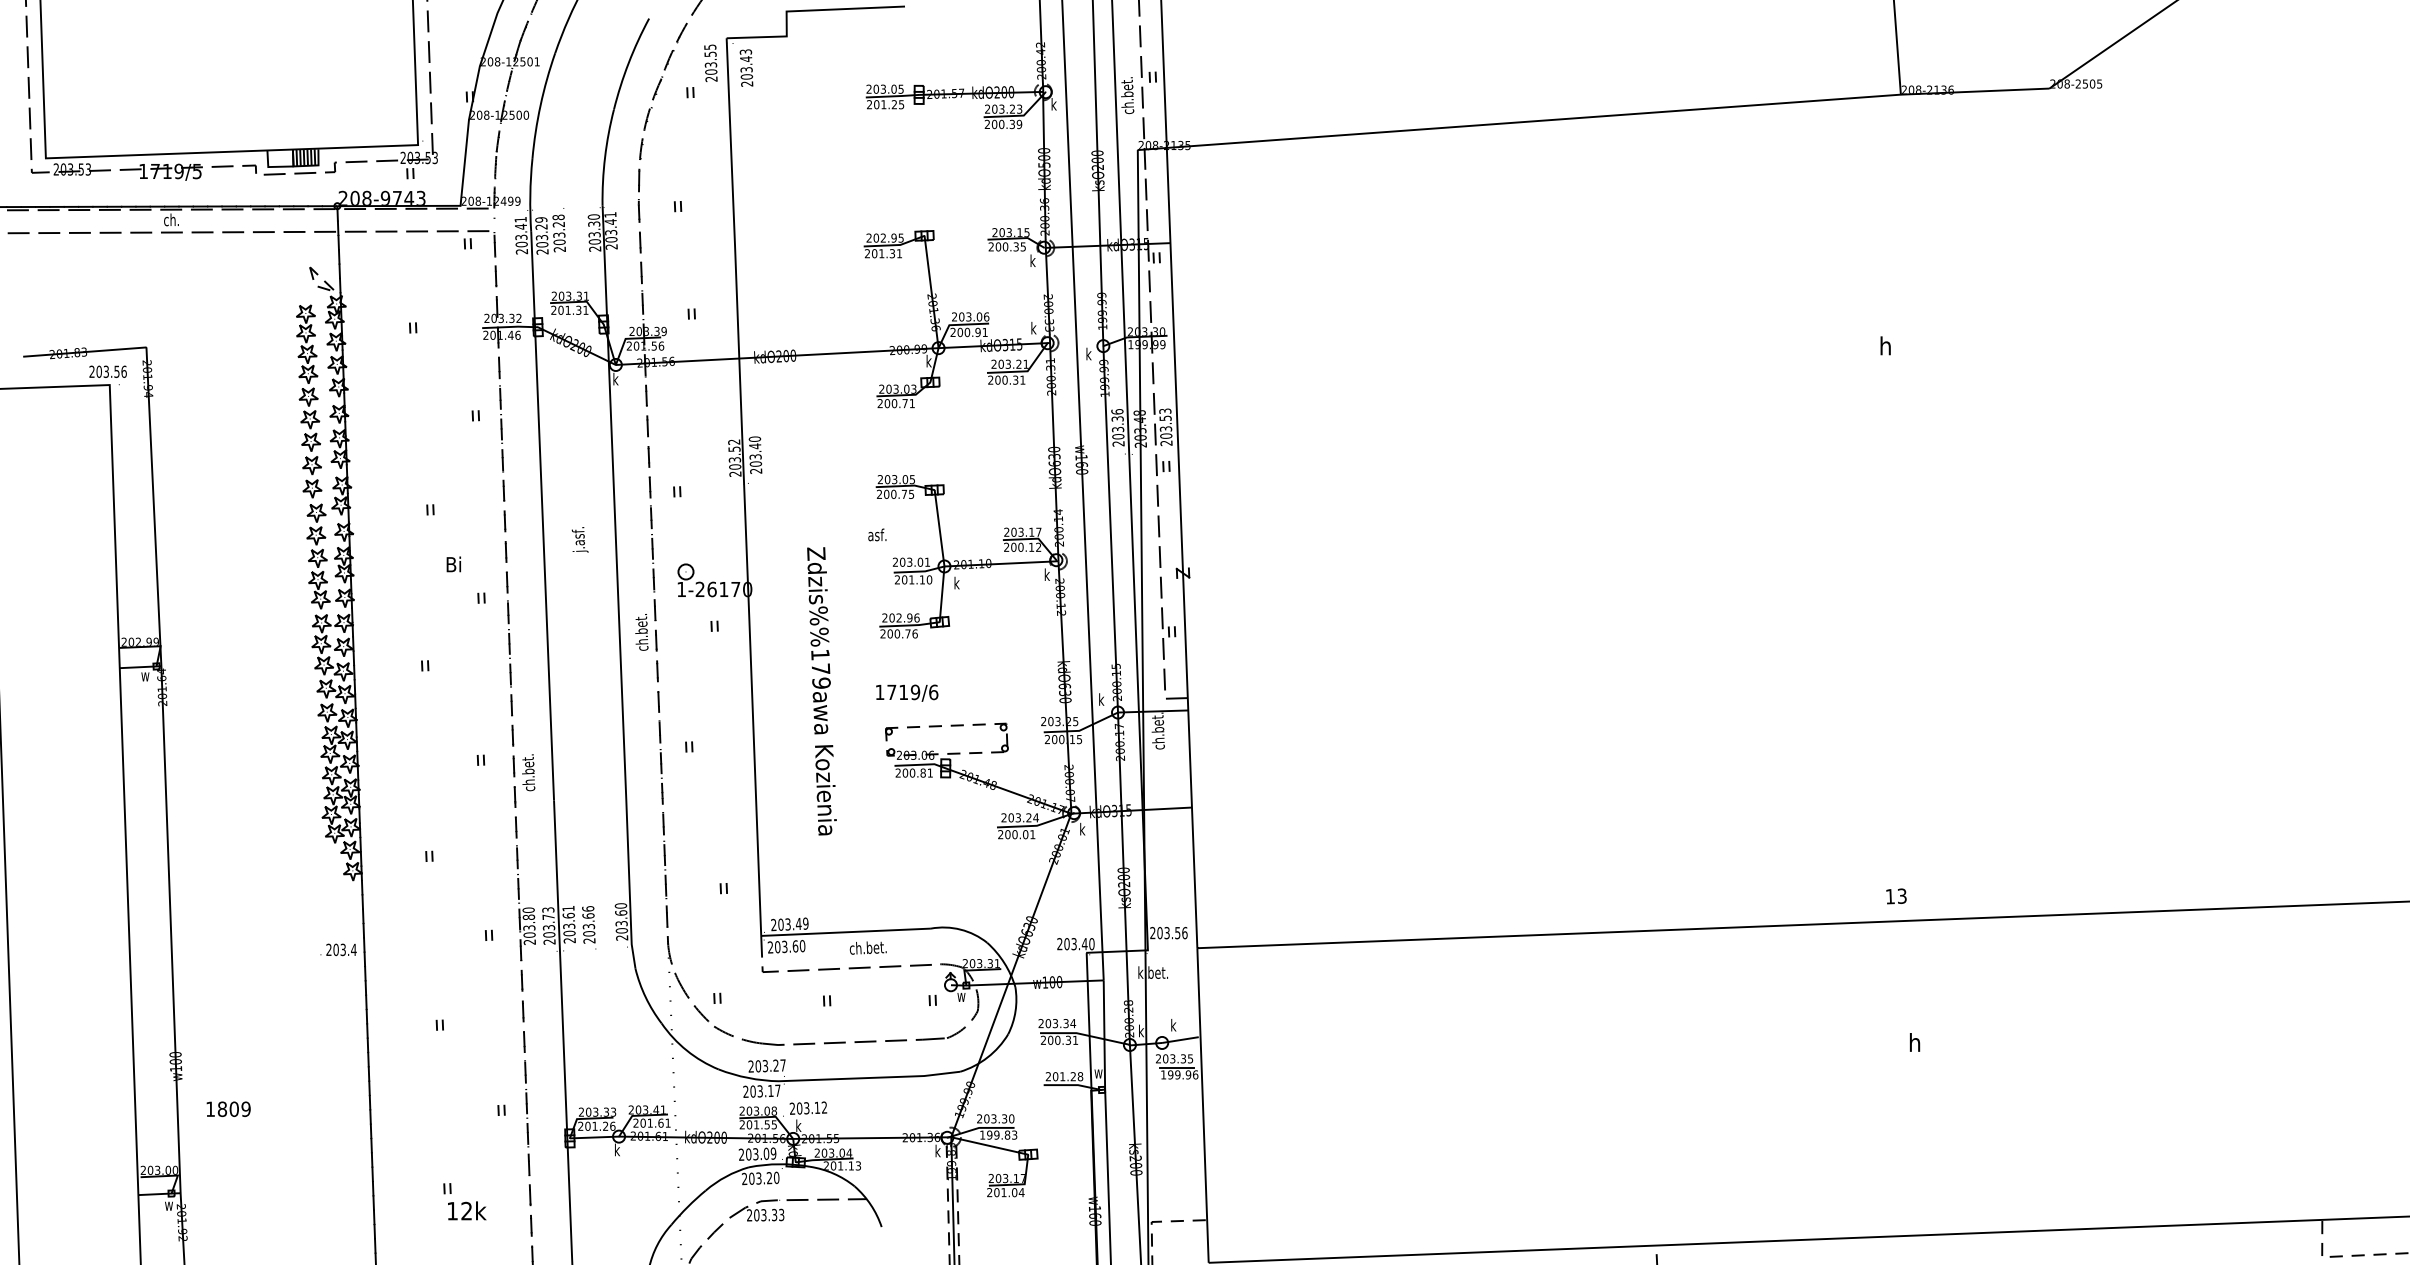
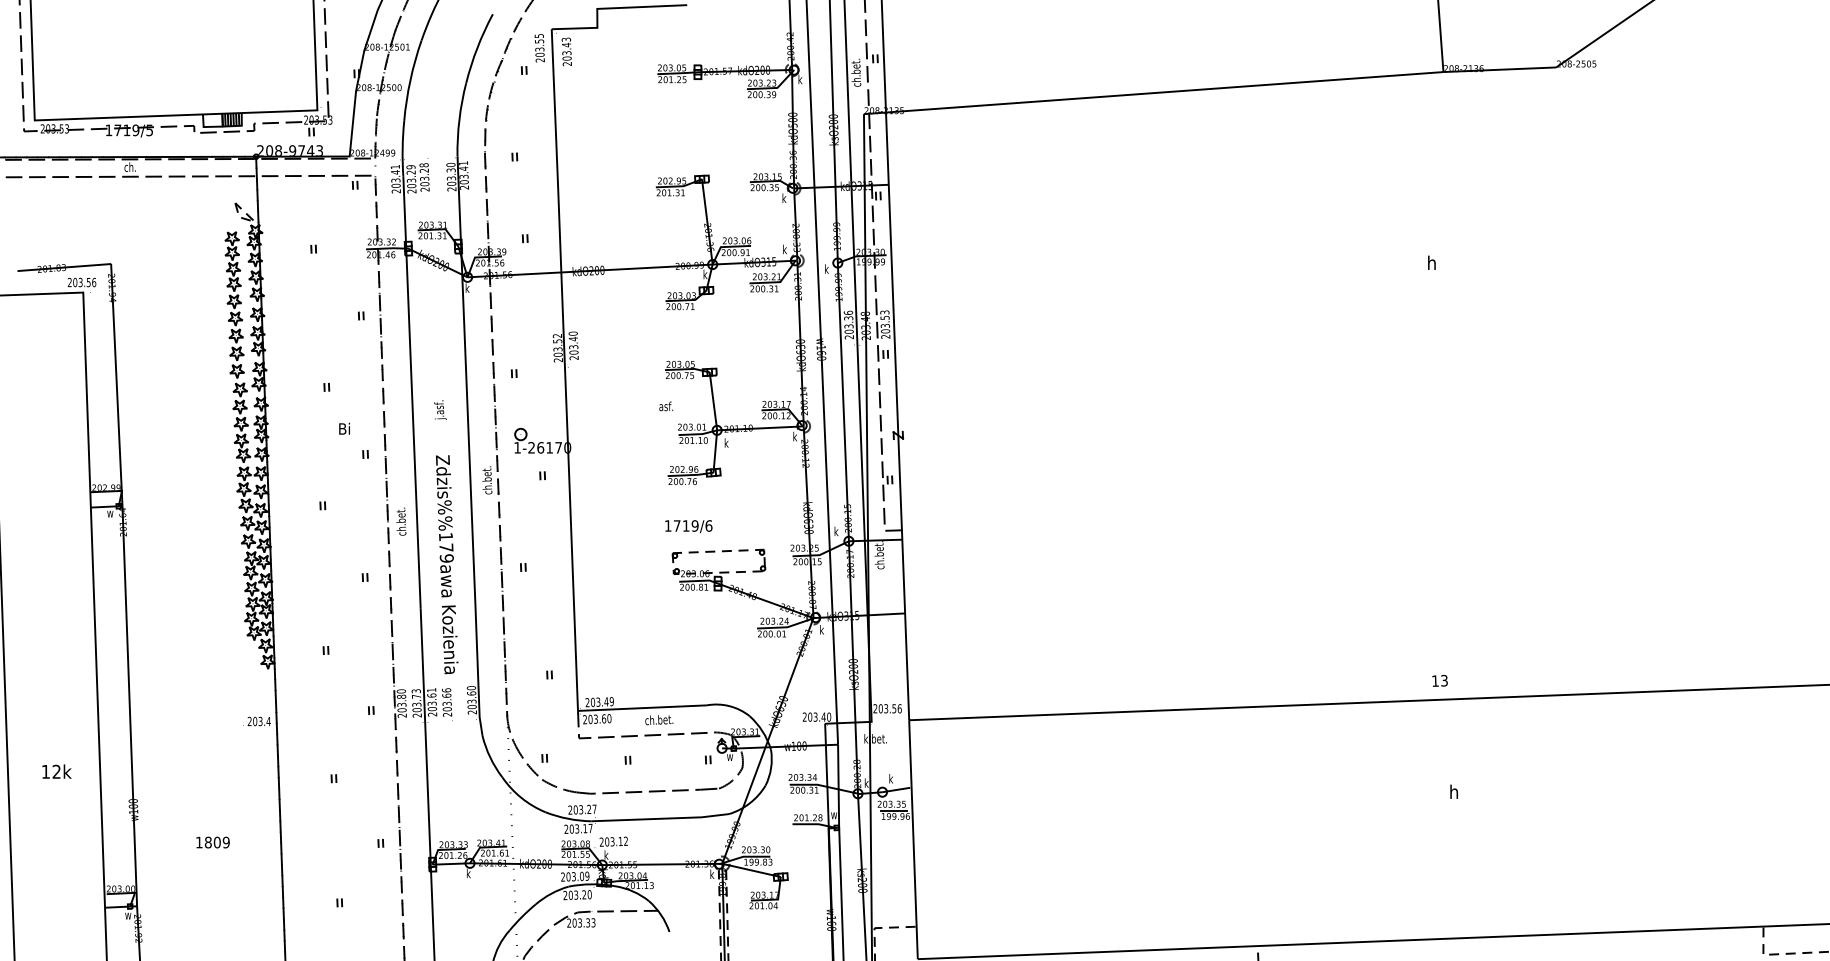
text: (821, 691) -> (446, 564), moved
text: (528, 772) -> (401, 521), moved
text: (228, 1108) -> (212, 841), moved
text: (467, 1210) -> (57, 771), moved

